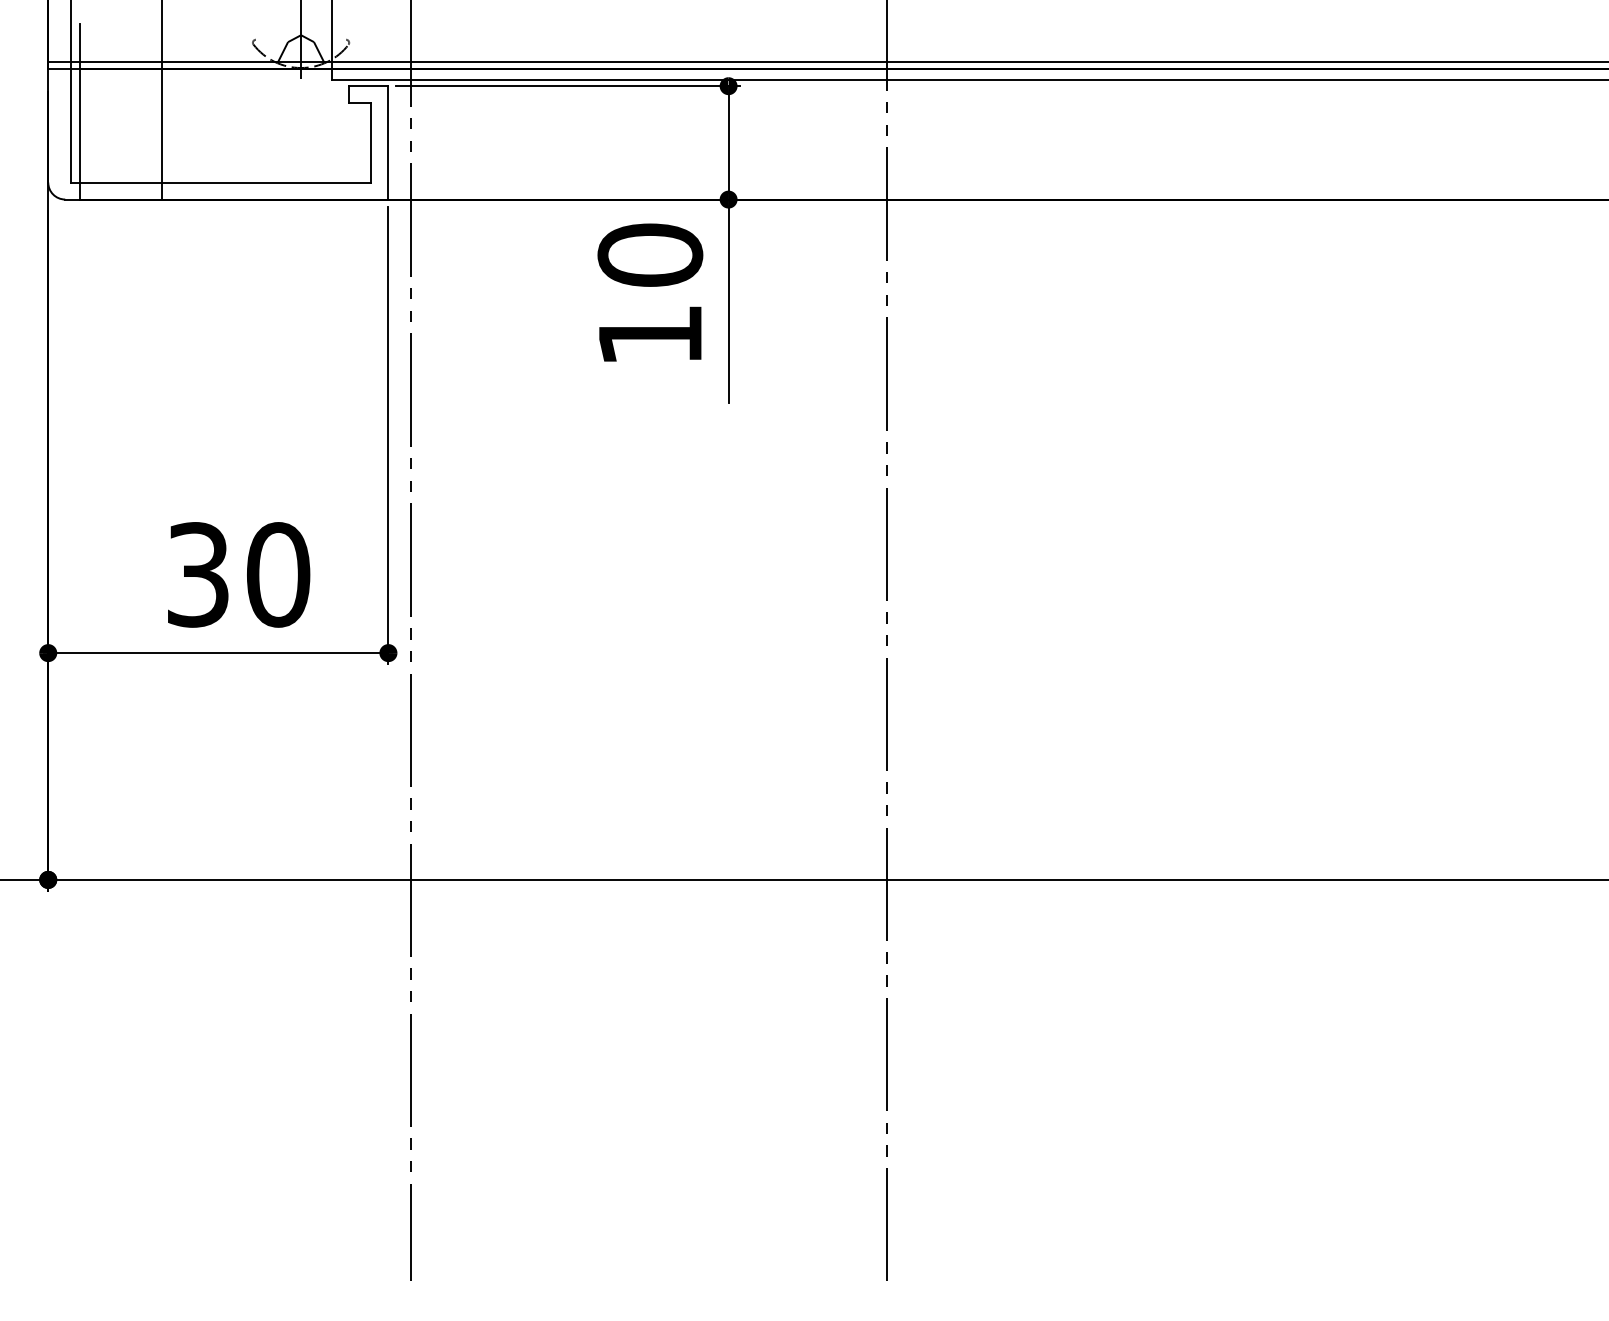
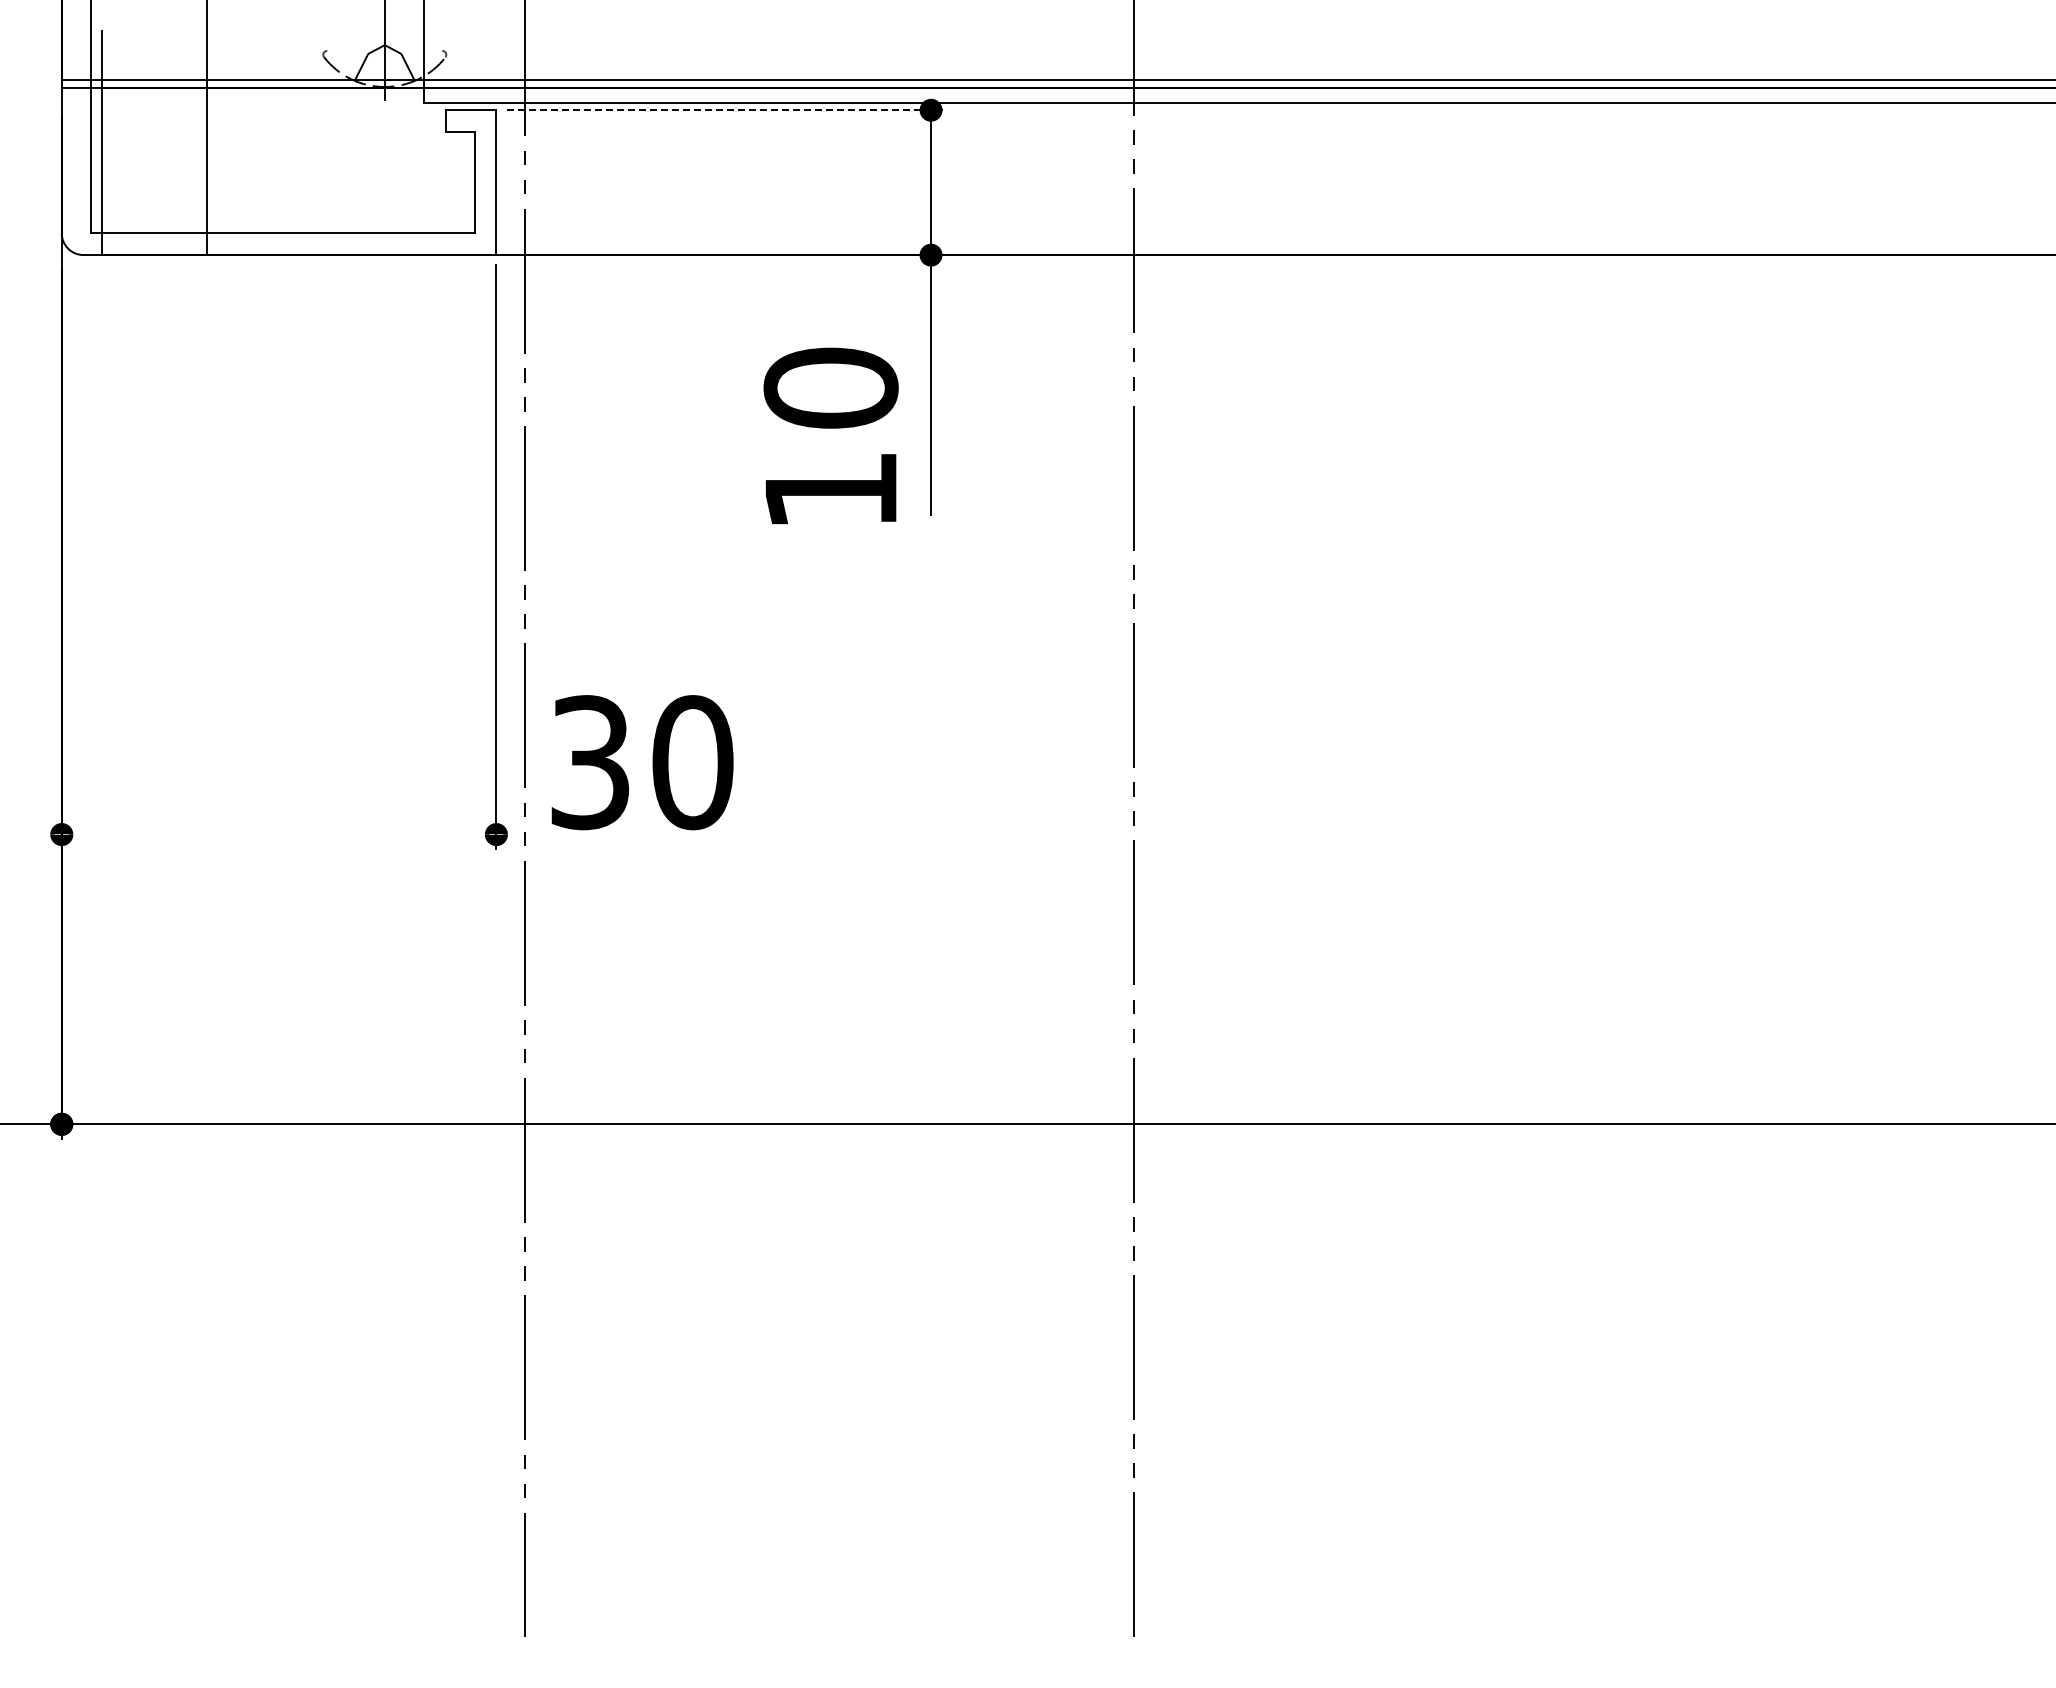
line: (568, 86) -> (726, 110), solid -> dashed
text: (649, 292) -> (830, 435), moved
text: (238, 574) -> (642, 762), moved
line: (217, 653) -> (278, 834), removed

